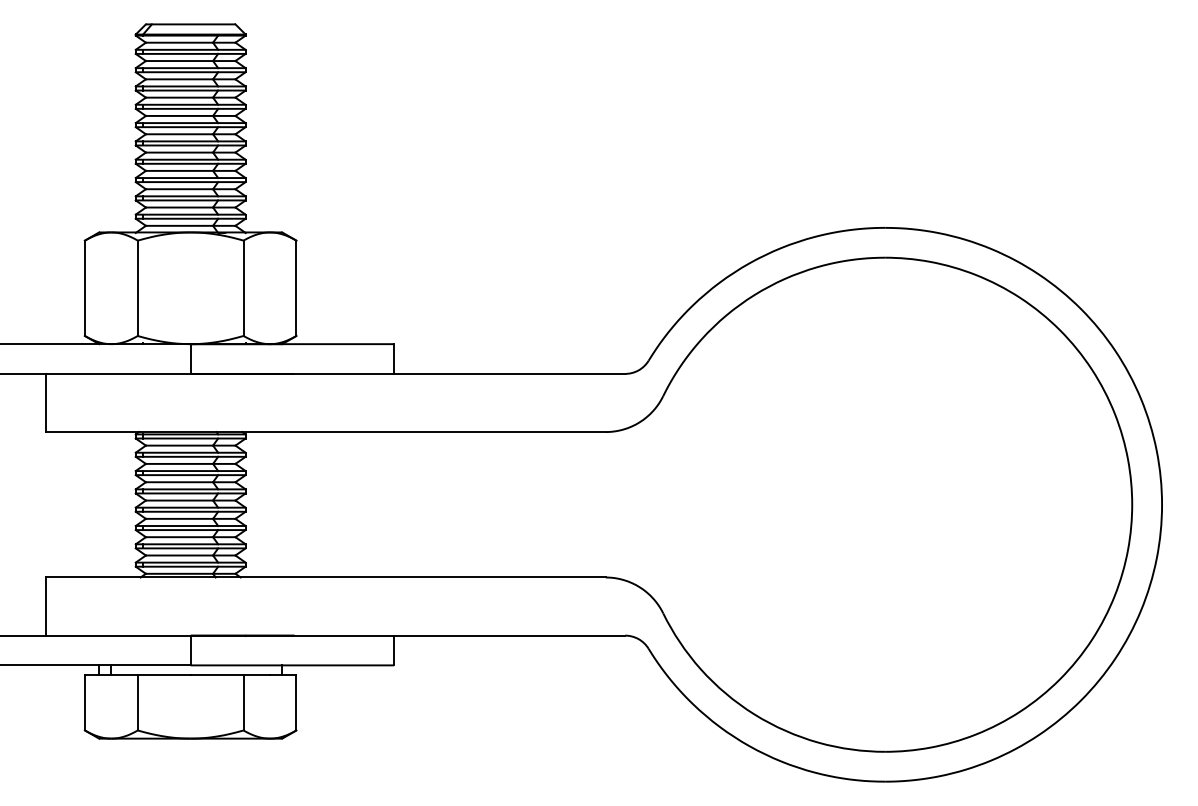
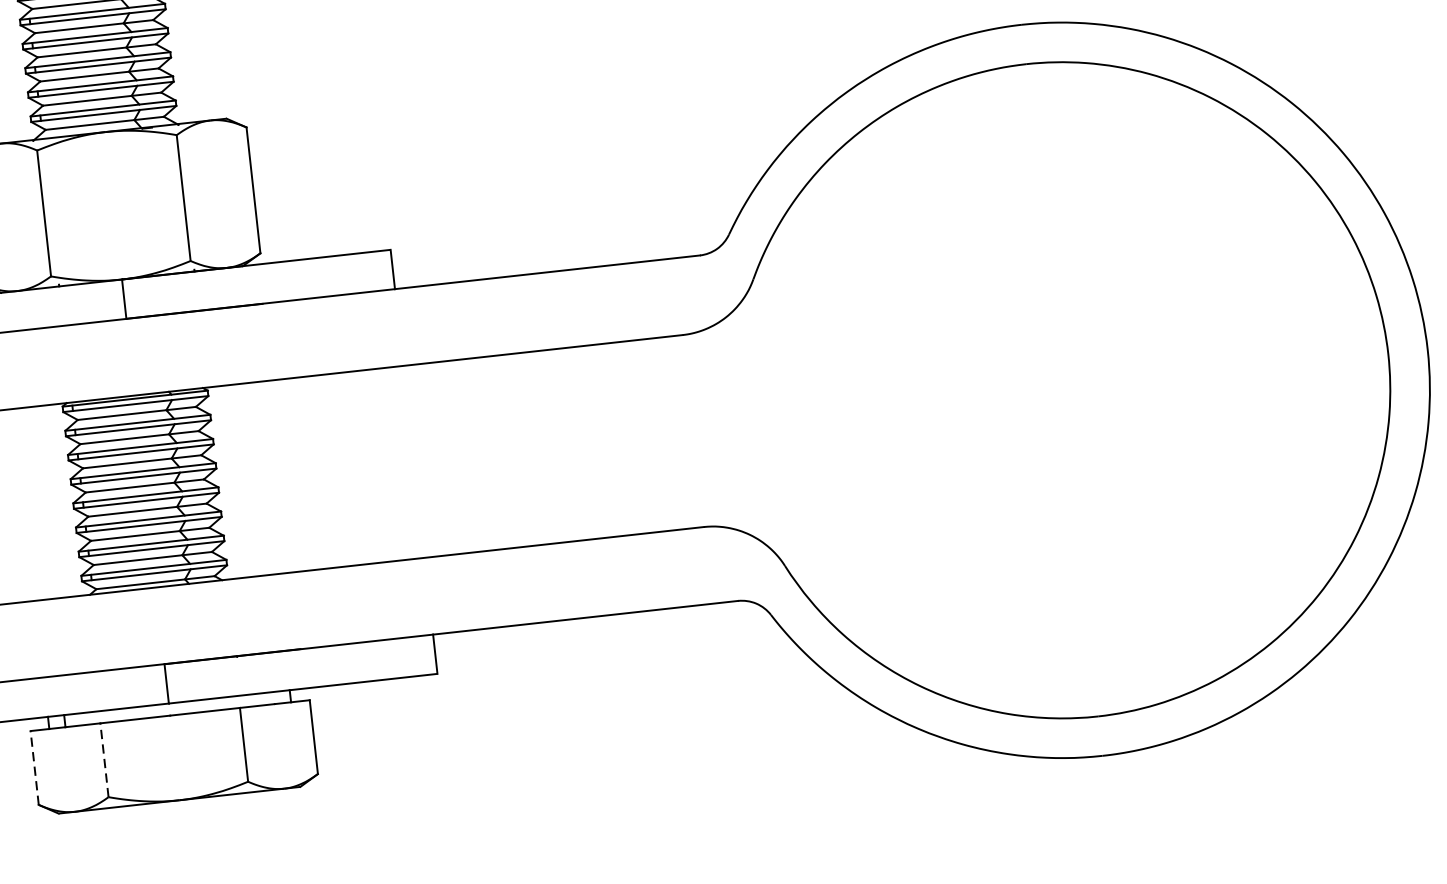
line: (84, 702) -> (34, 768), solid -> dashed
line: (137, 702) -> (104, 760), solid -> dashed

